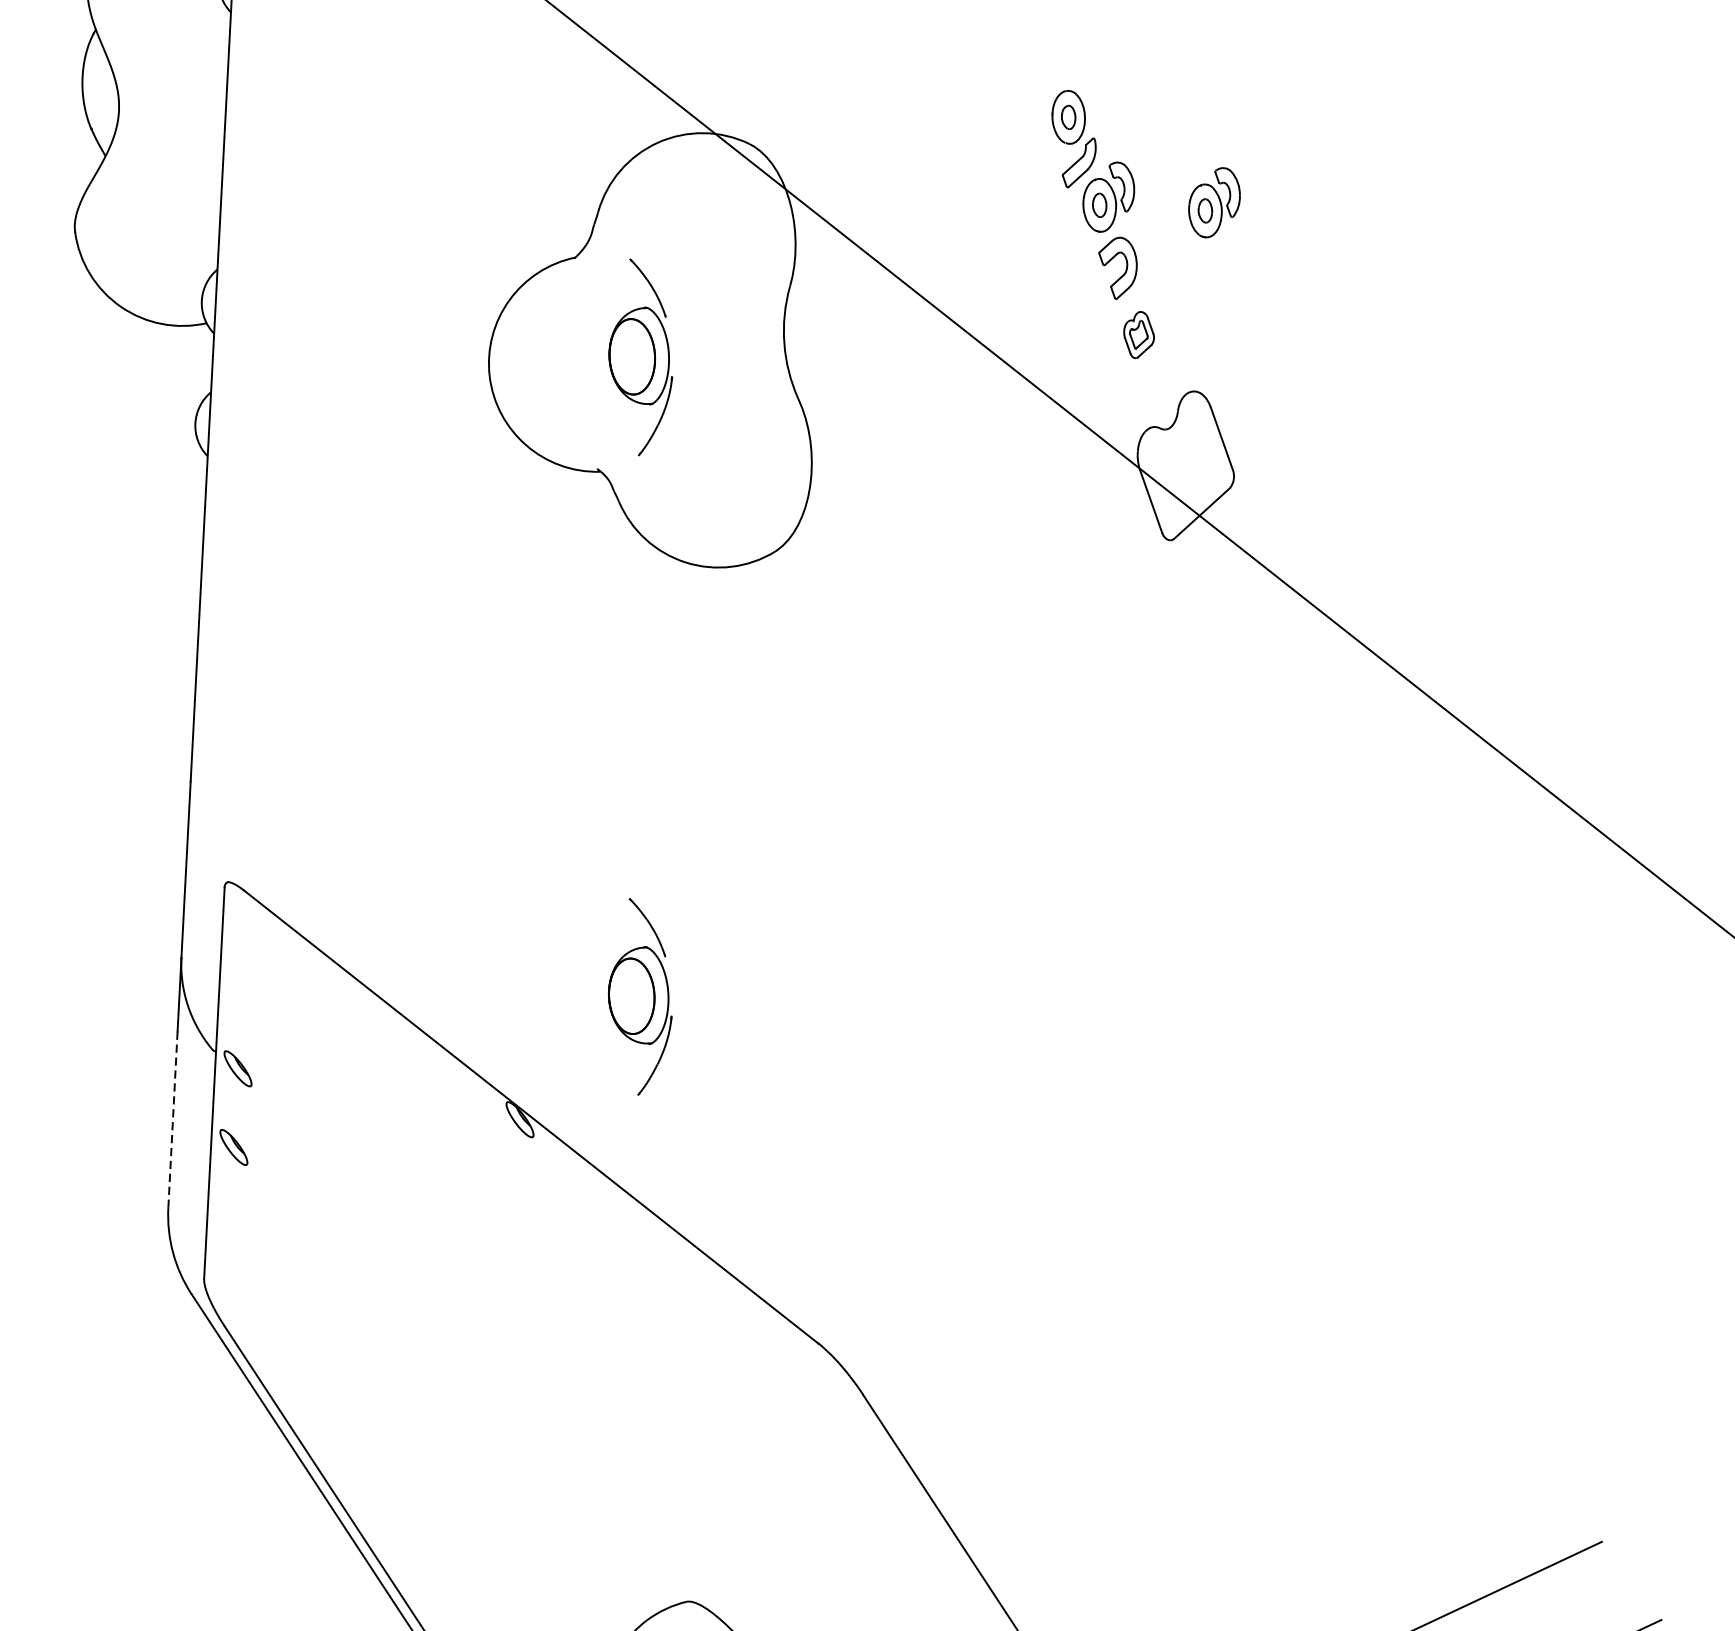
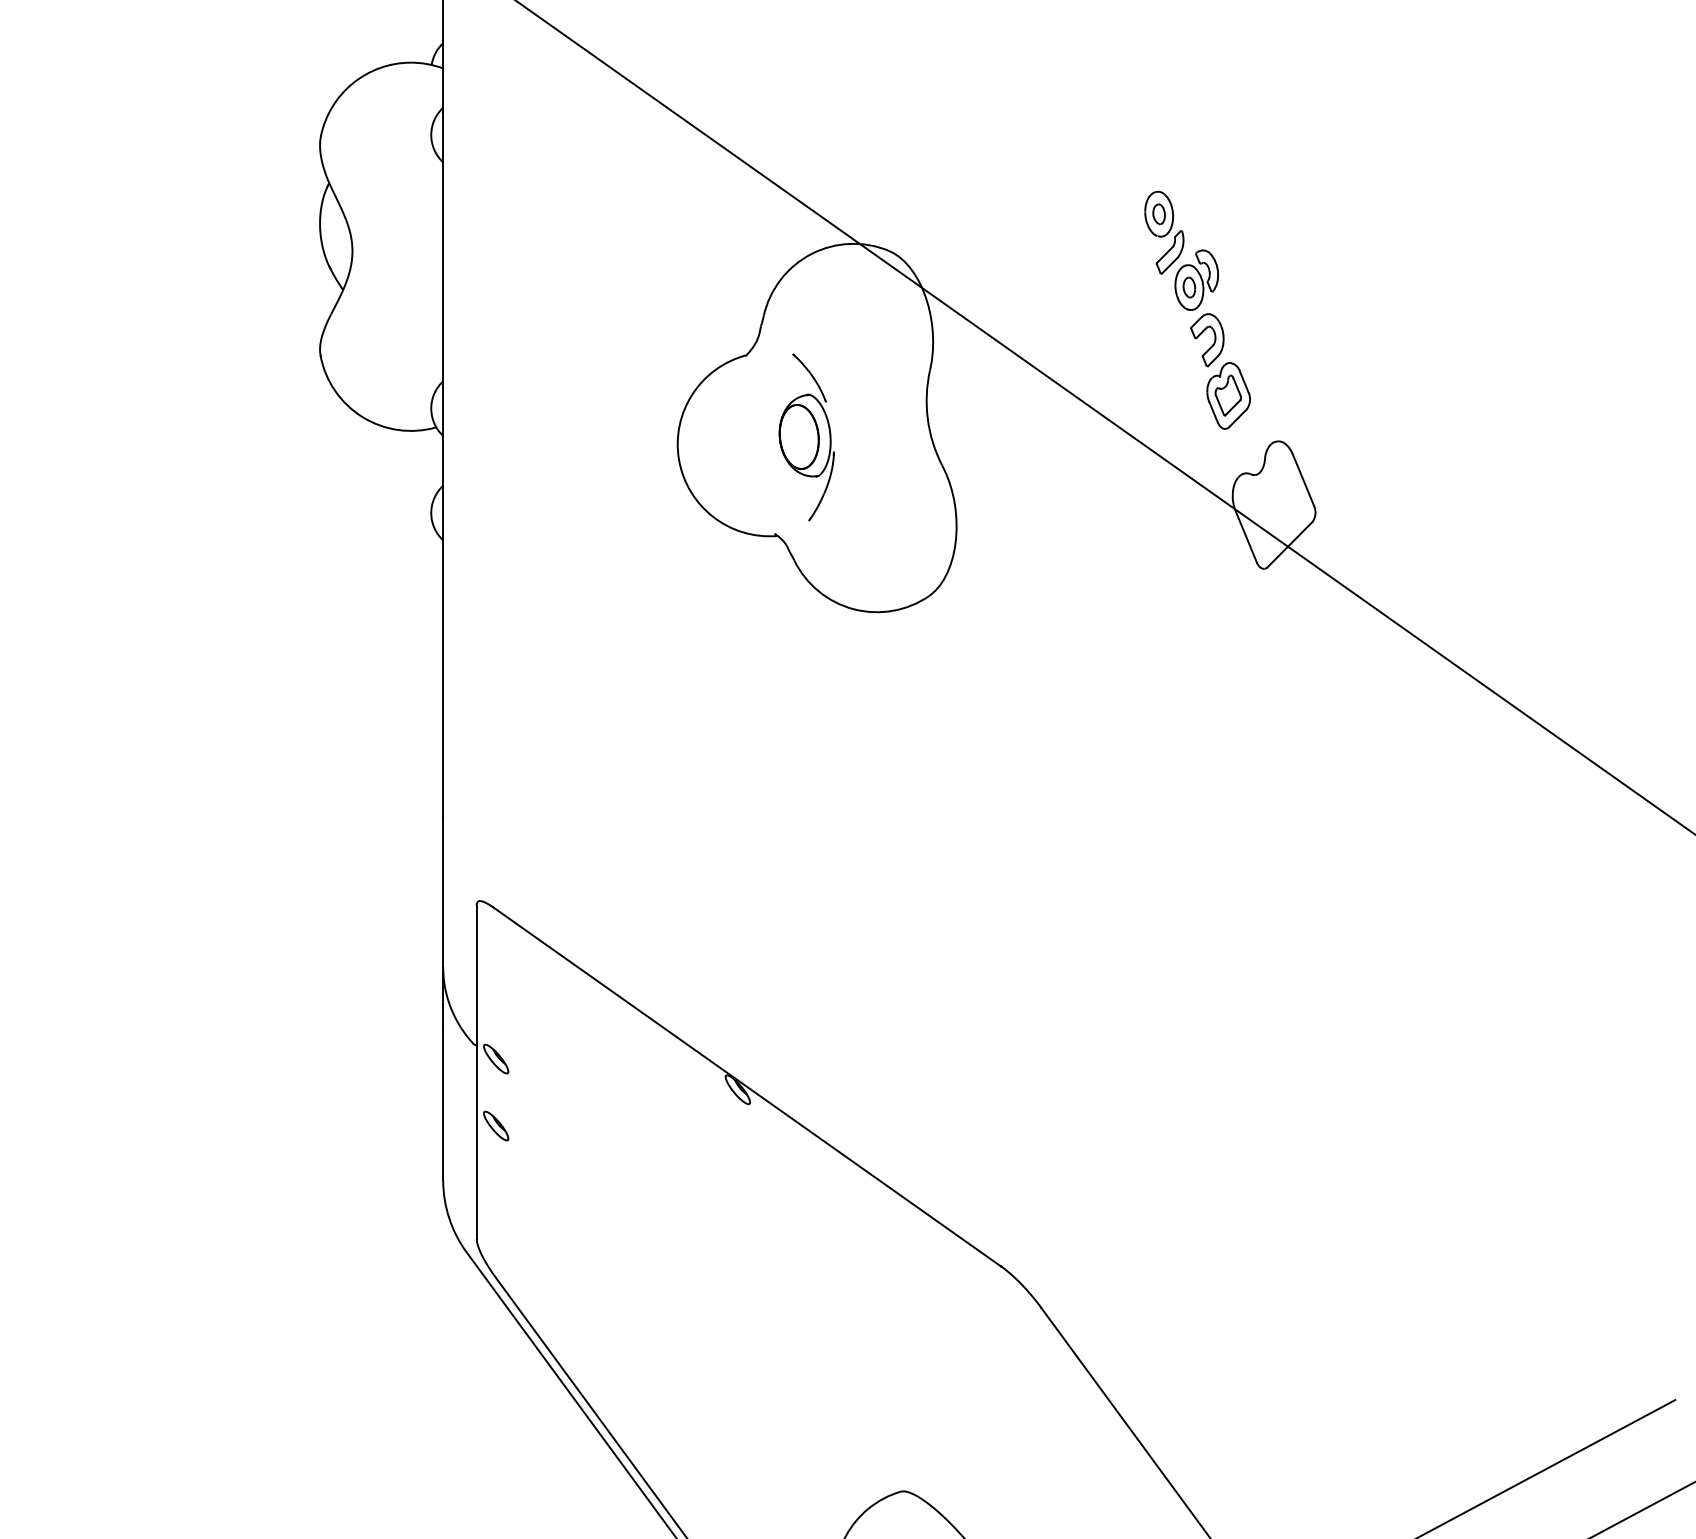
part: (1214, 201) -> (1286, 279), removed
part: (1138, 334) -> (1228, 395), size x1.67
part: (640, 997) -> (834, 980), removed
line: (173, 1118) -> (443, 1104), dashed -> solid

